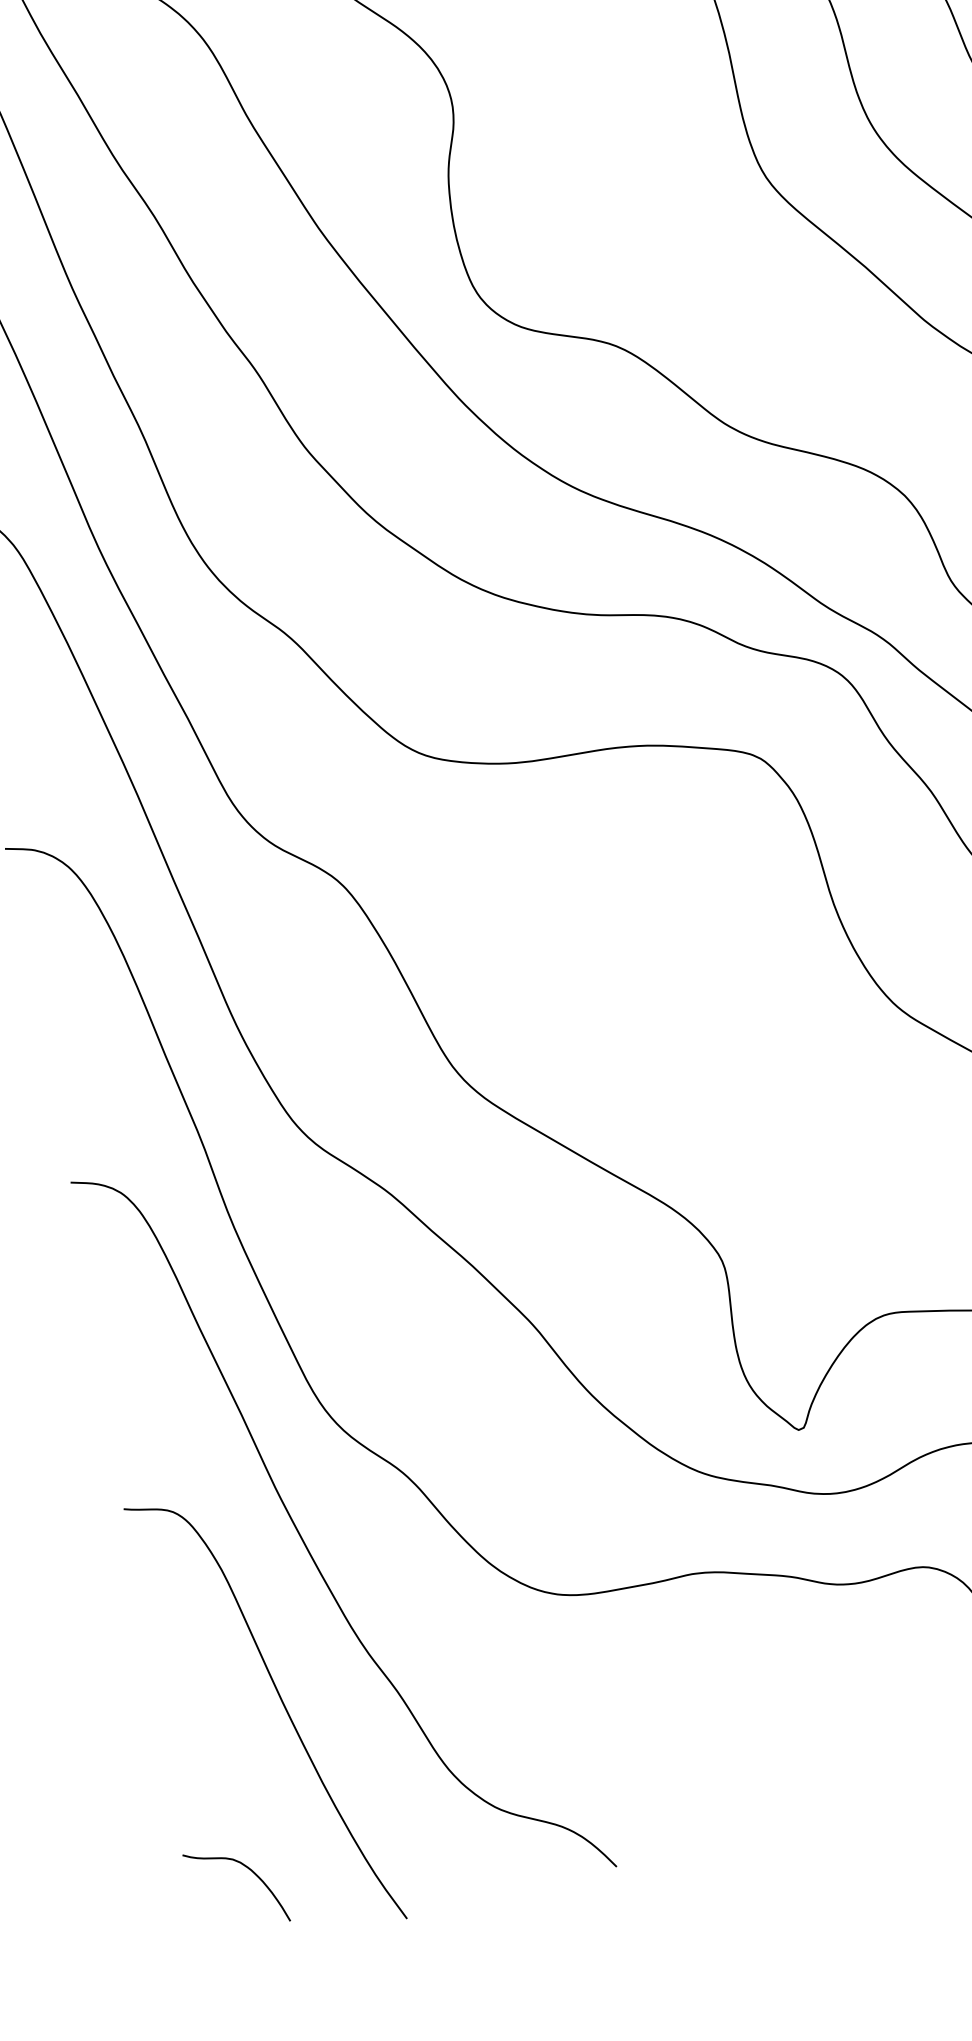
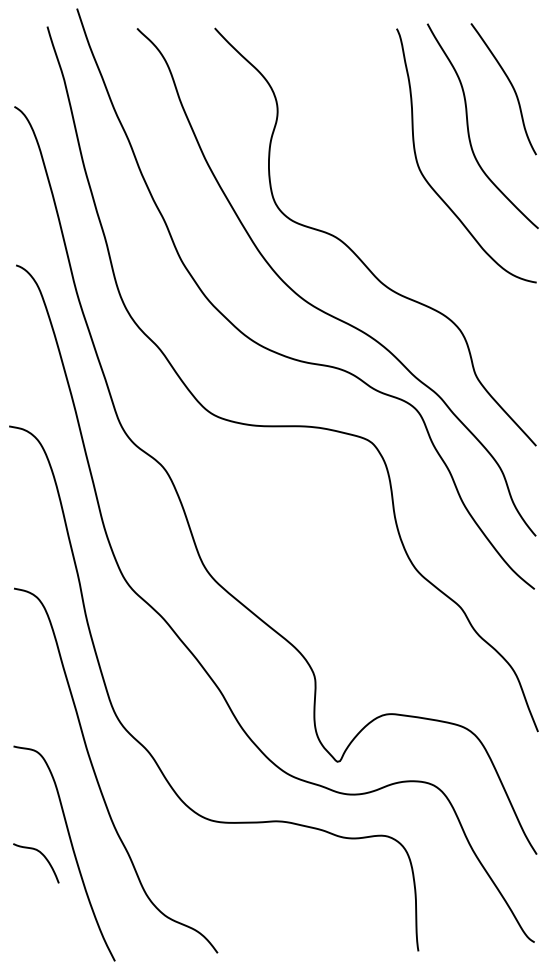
curve: (252, 1874) -> (44, 858), moved

